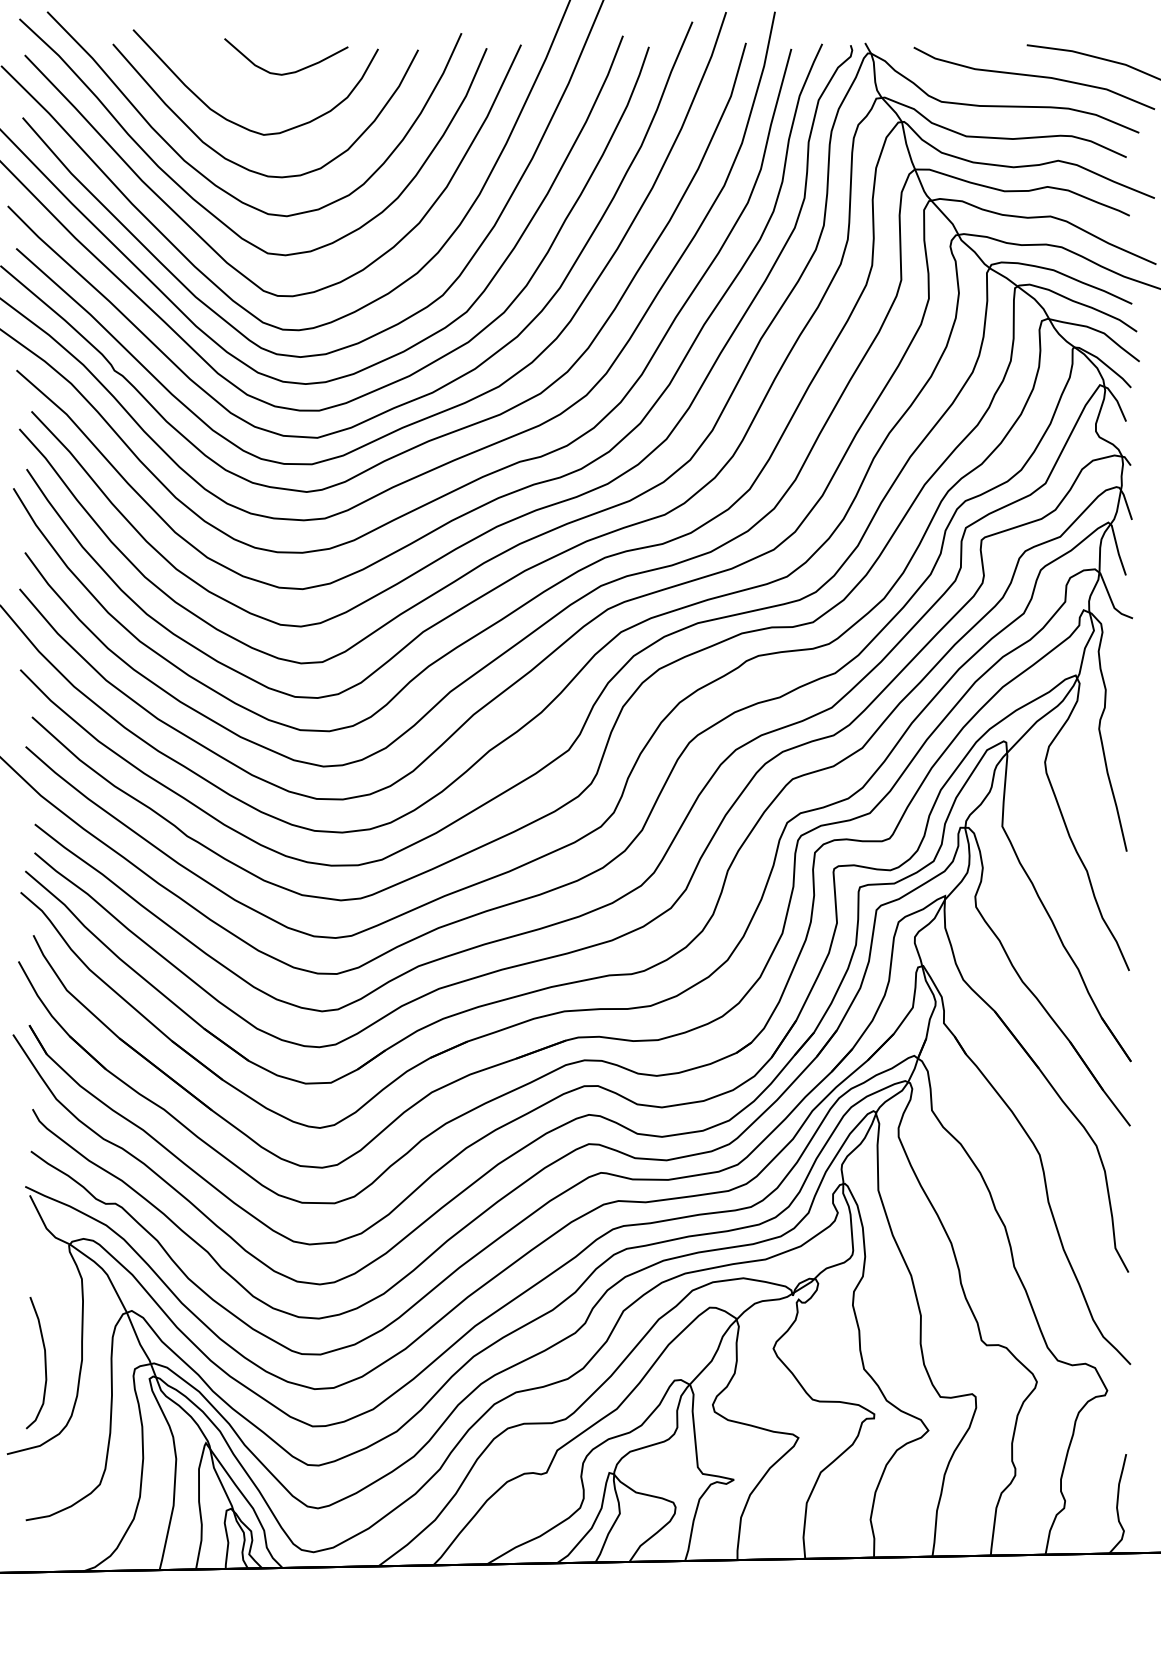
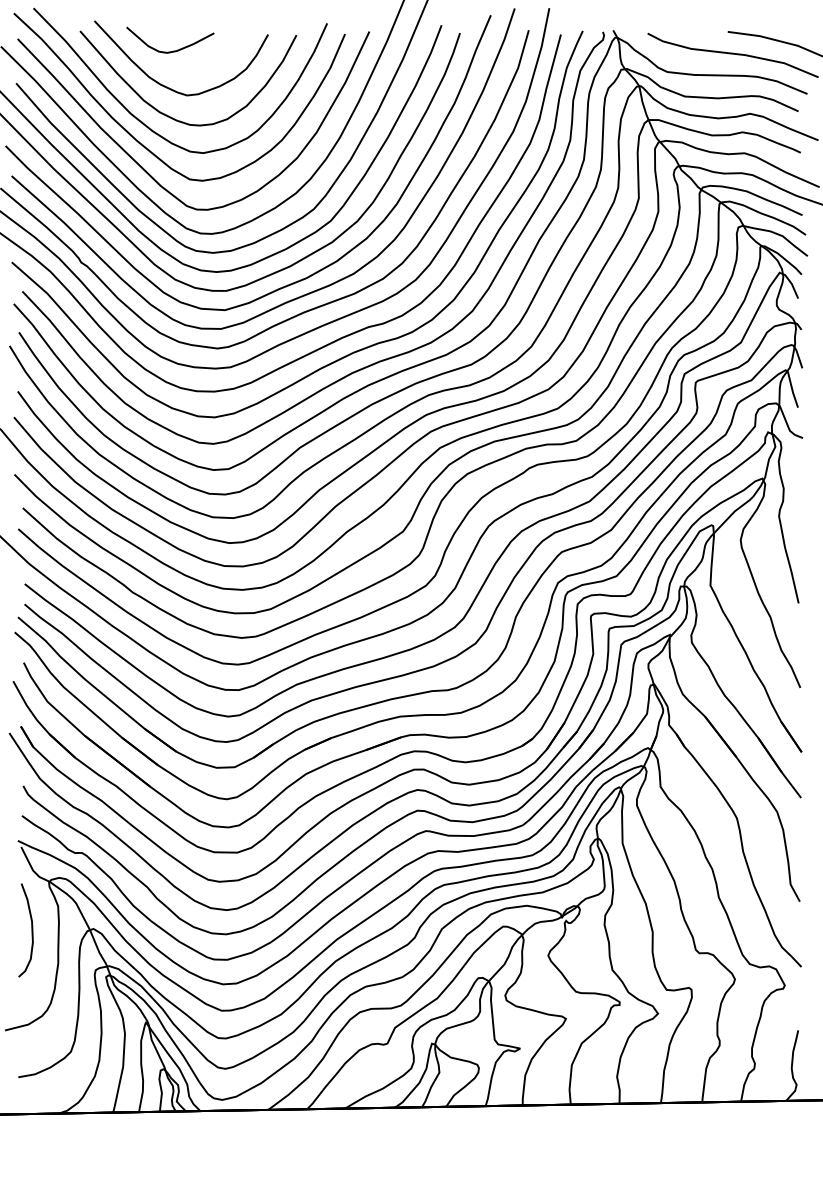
curve: (287, 72) -> (171, 51), moved
curve: (44, 1363) -> (31, 930), moved

